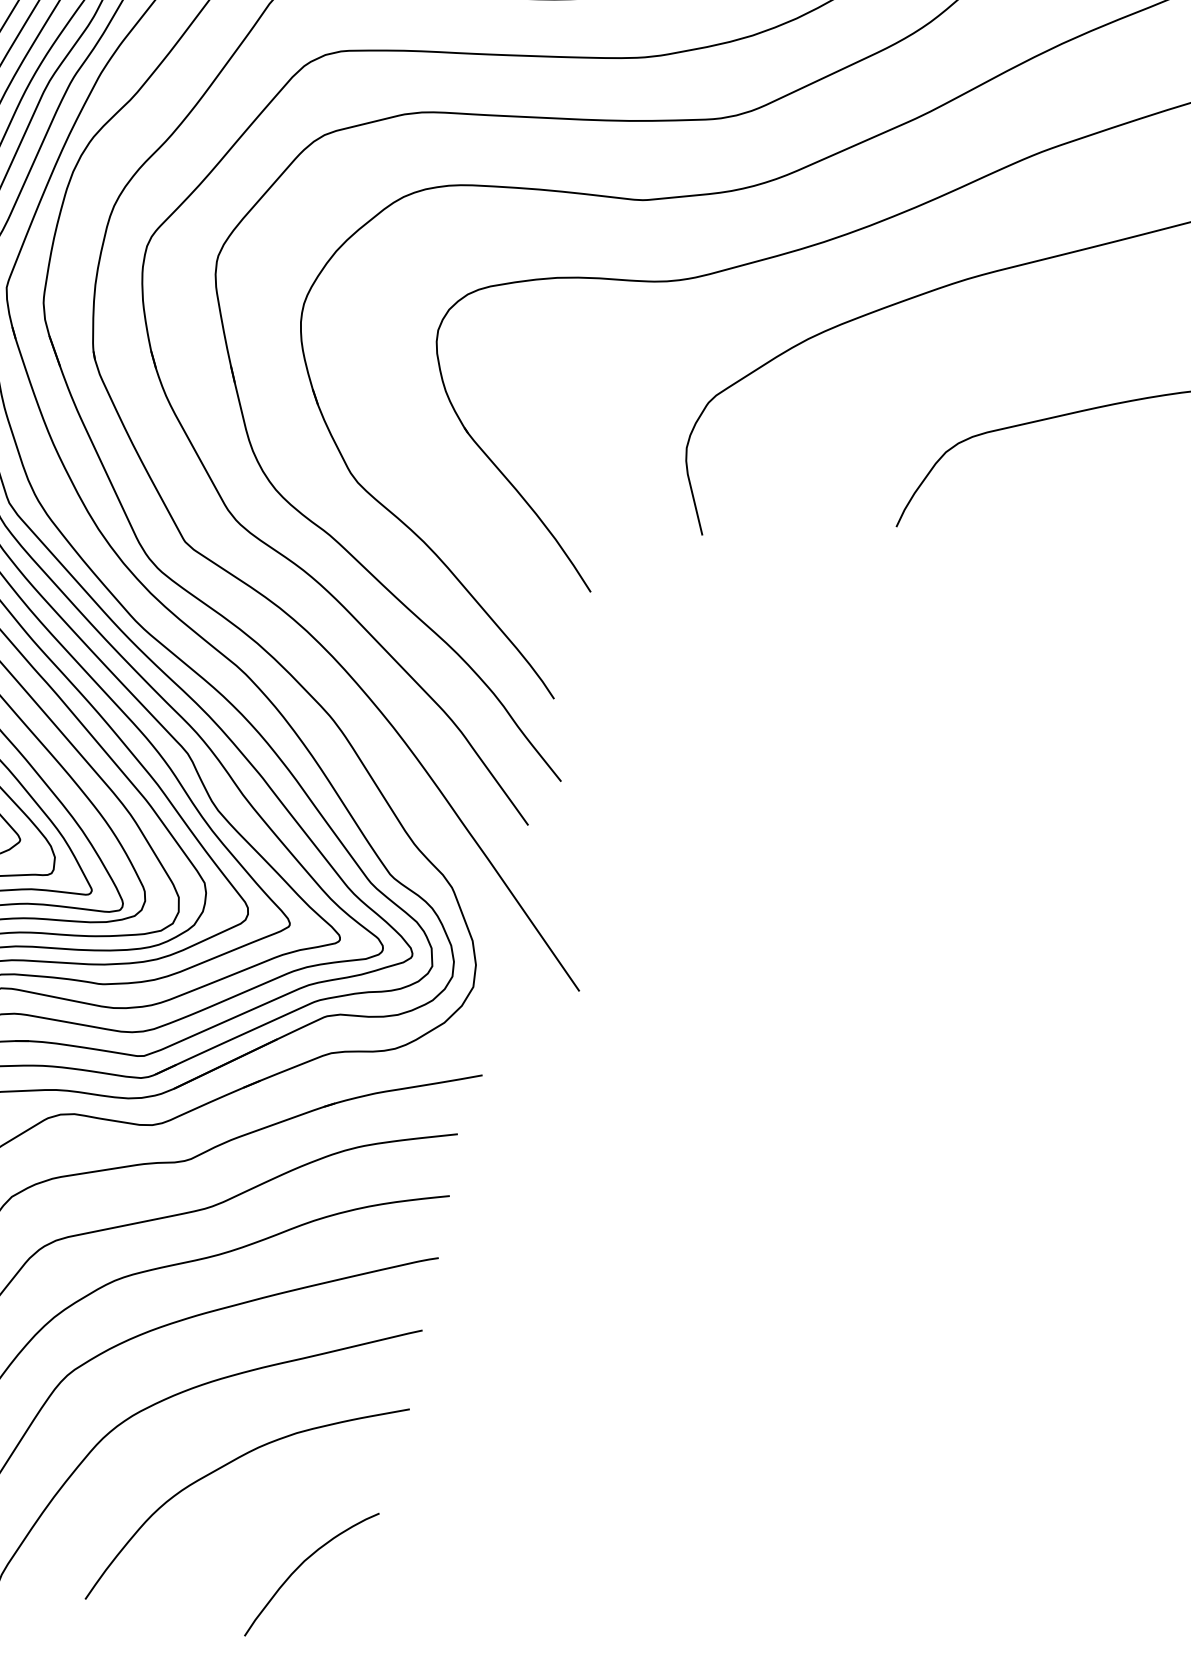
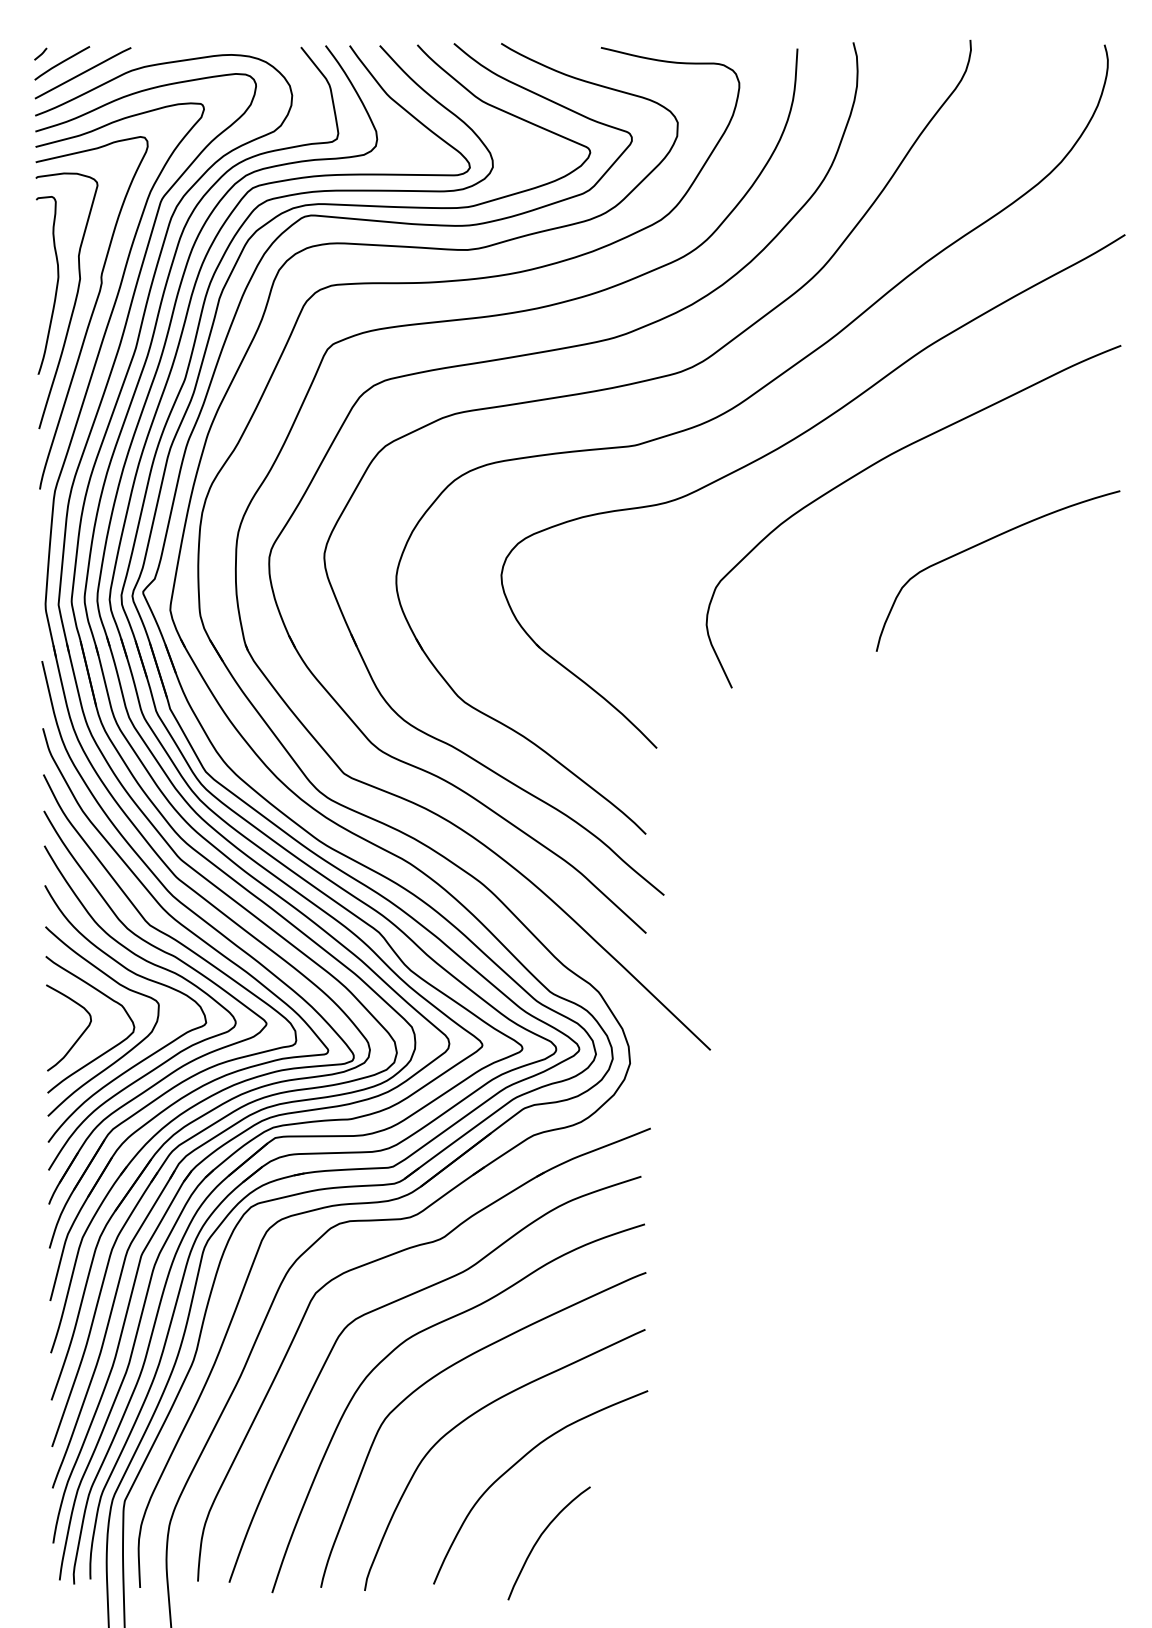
curve: (302, 1565) -> (540, 1538), moved

